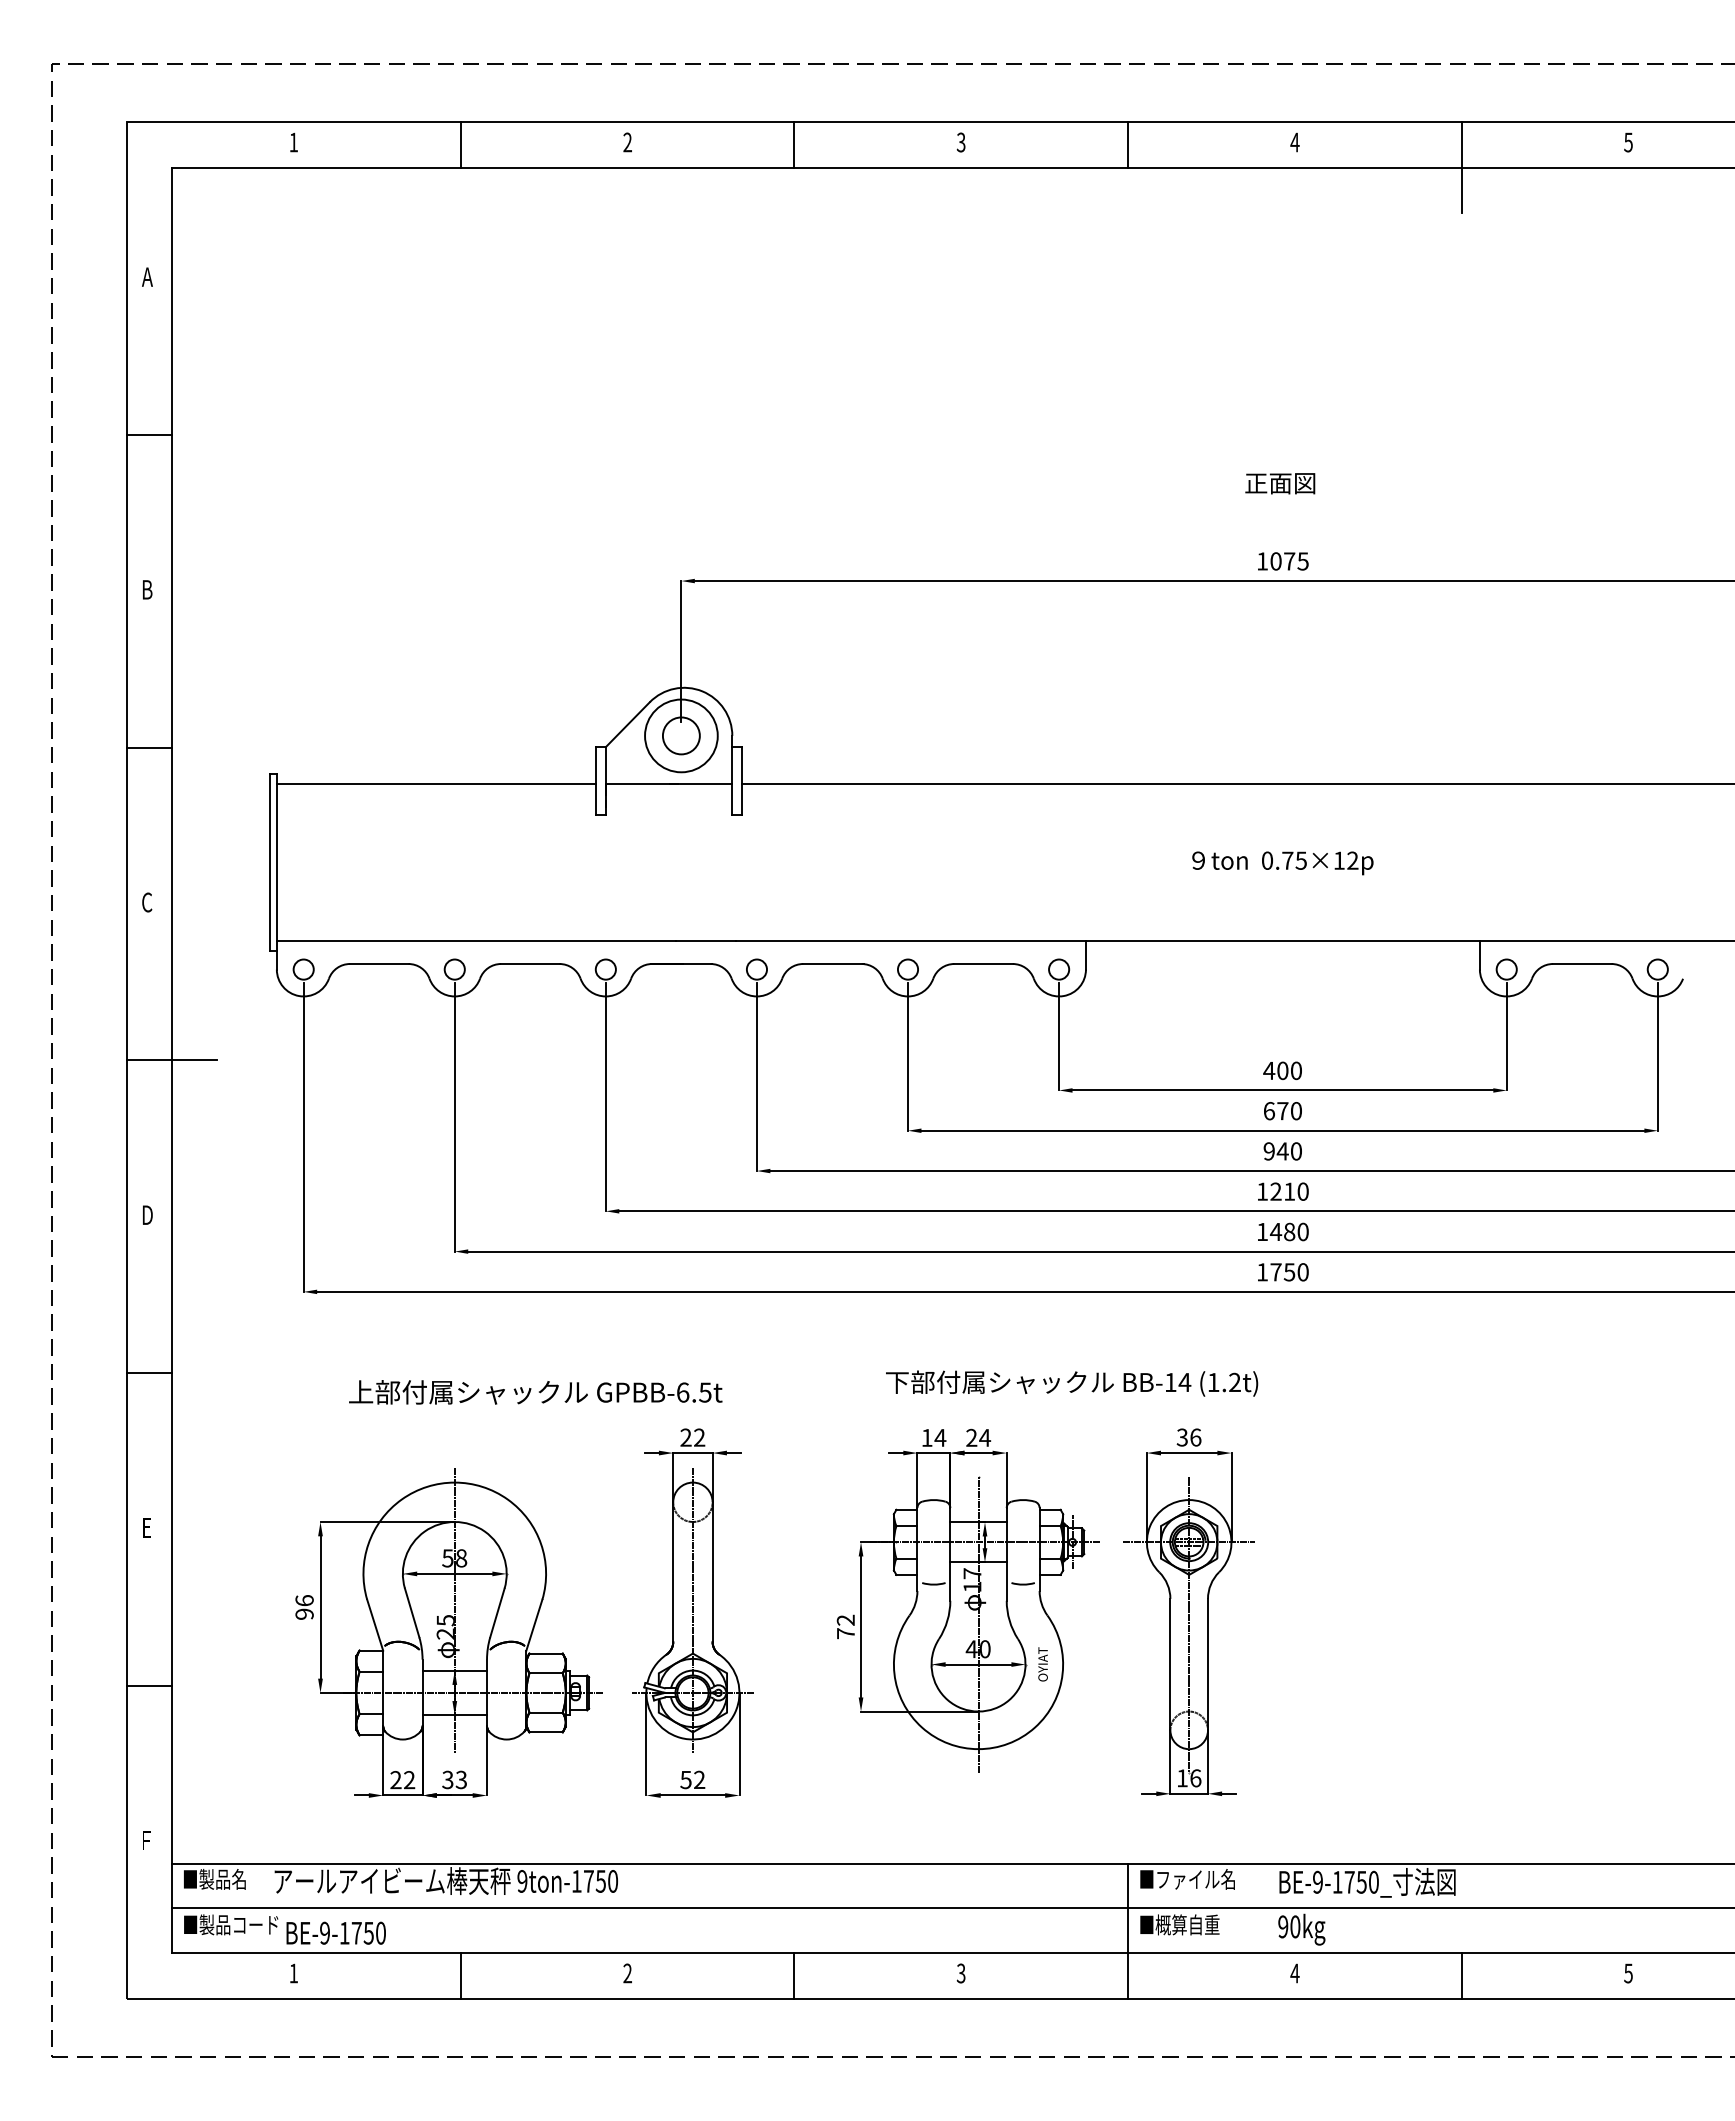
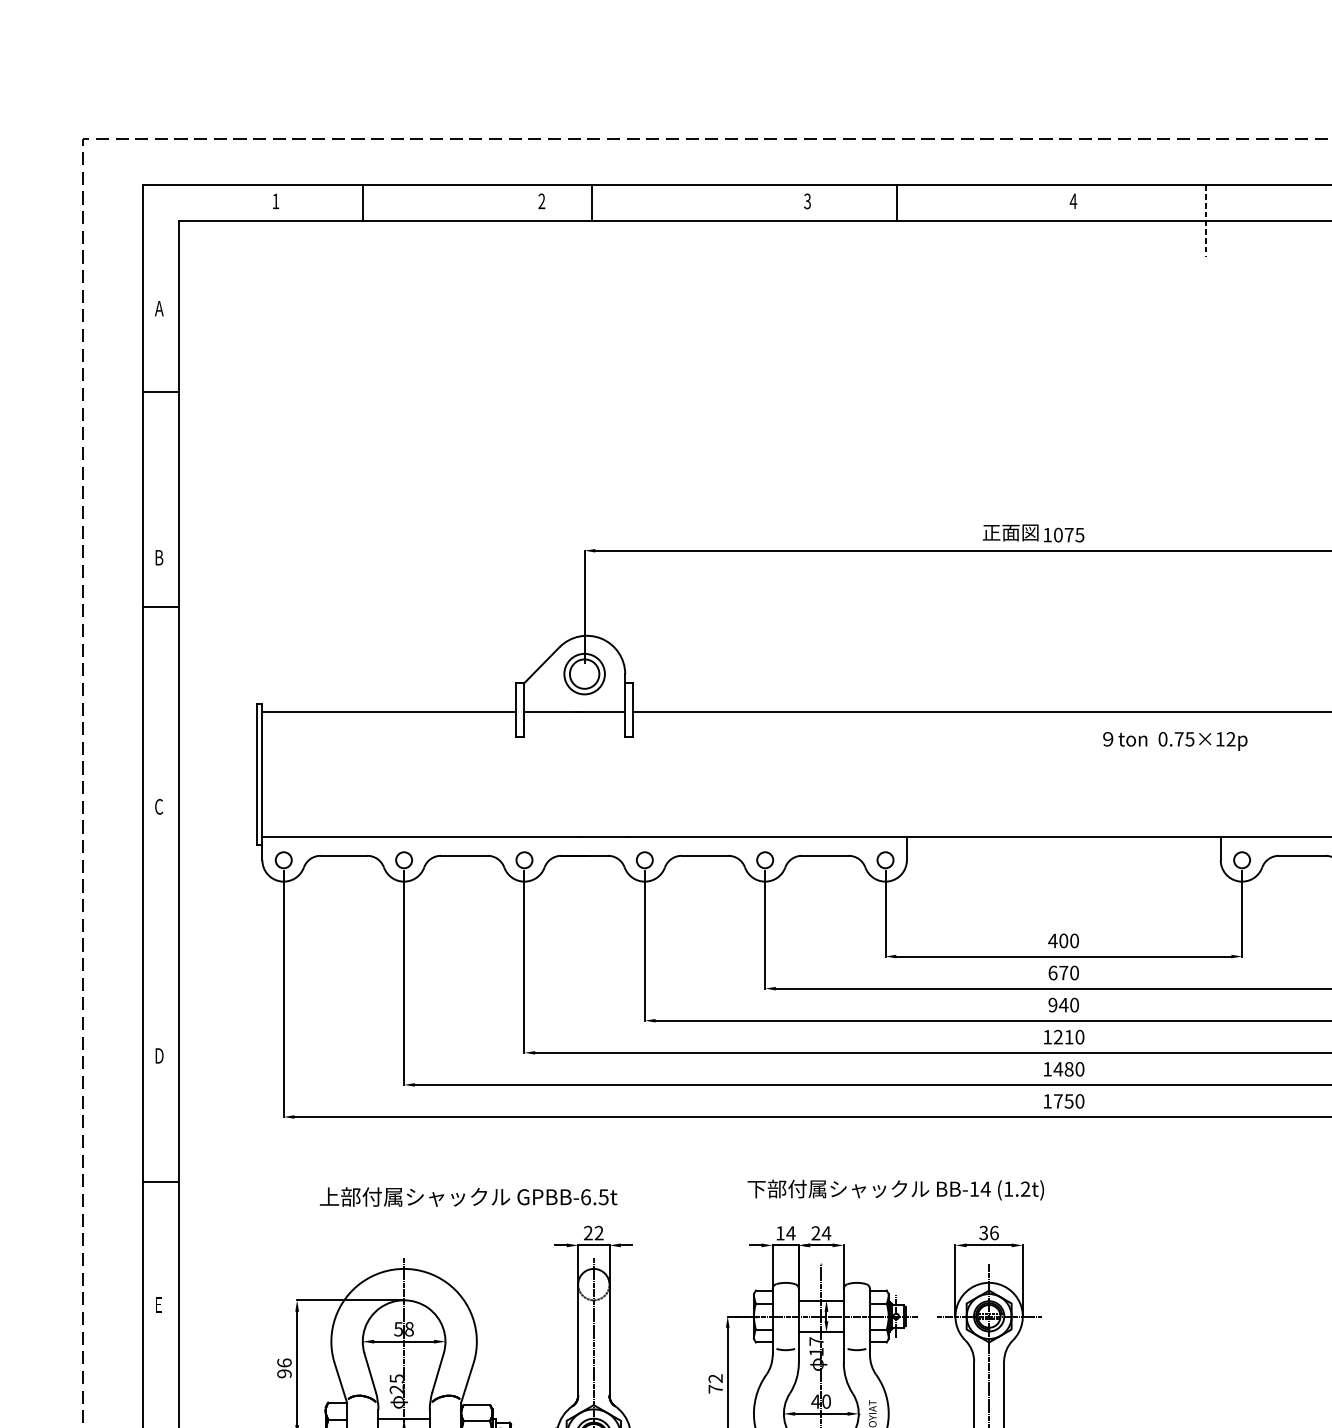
line: (460, 144) -> (363, 202), moved
line: (794, 144) -> (591, 202), moved
line: (1127, 144) -> (896, 202), moved
line: (1461, 168) -> (1206, 222), solid -> dashed
line: (149, 435) -> (160, 392), moved
text: (1280, 483) -> (1010, 532), moved
circle: (681, 735) -> (584, 673), size x0.7
line: (149, 747) -> (160, 606), moved
text: (1282, 863) -> (1175, 741), moved
line: (172, 1060) -> (179, 932), removed

